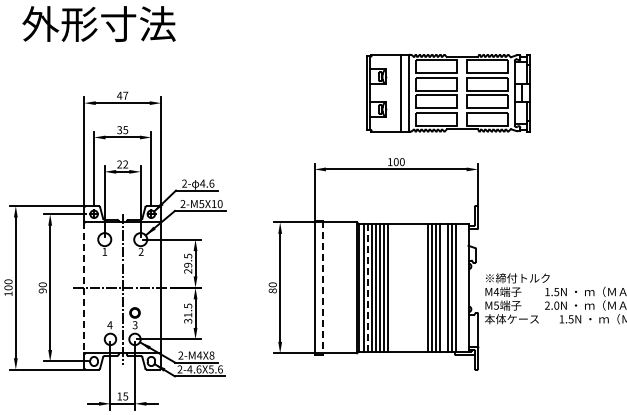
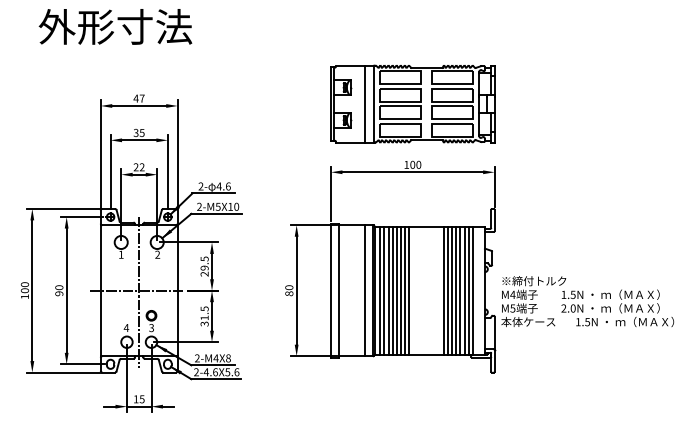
part: (448, 92) -> (412, 103), moved
line: (349, 287) -> (365, 290), added
line: (368, 287) -> (384, 290), dashed -> solid
line: (392, 287) -> (408, 290), added
line: (444, 287) -> (460, 290), added
line: (84, 288) -> (100, 291), dashed -> solid
line: (323, 288) -> (339, 291), dashed -> solid

